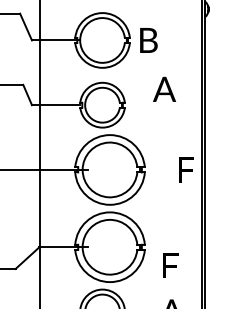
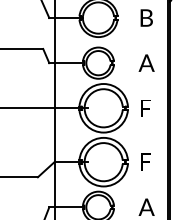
text: (148, 39) -> (146, 17), moved
text: (164, 88) -> (146, 62), moved
text: (185, 170) -> (145, 108), moved
text: (170, 264) -> (145, 161), moved

